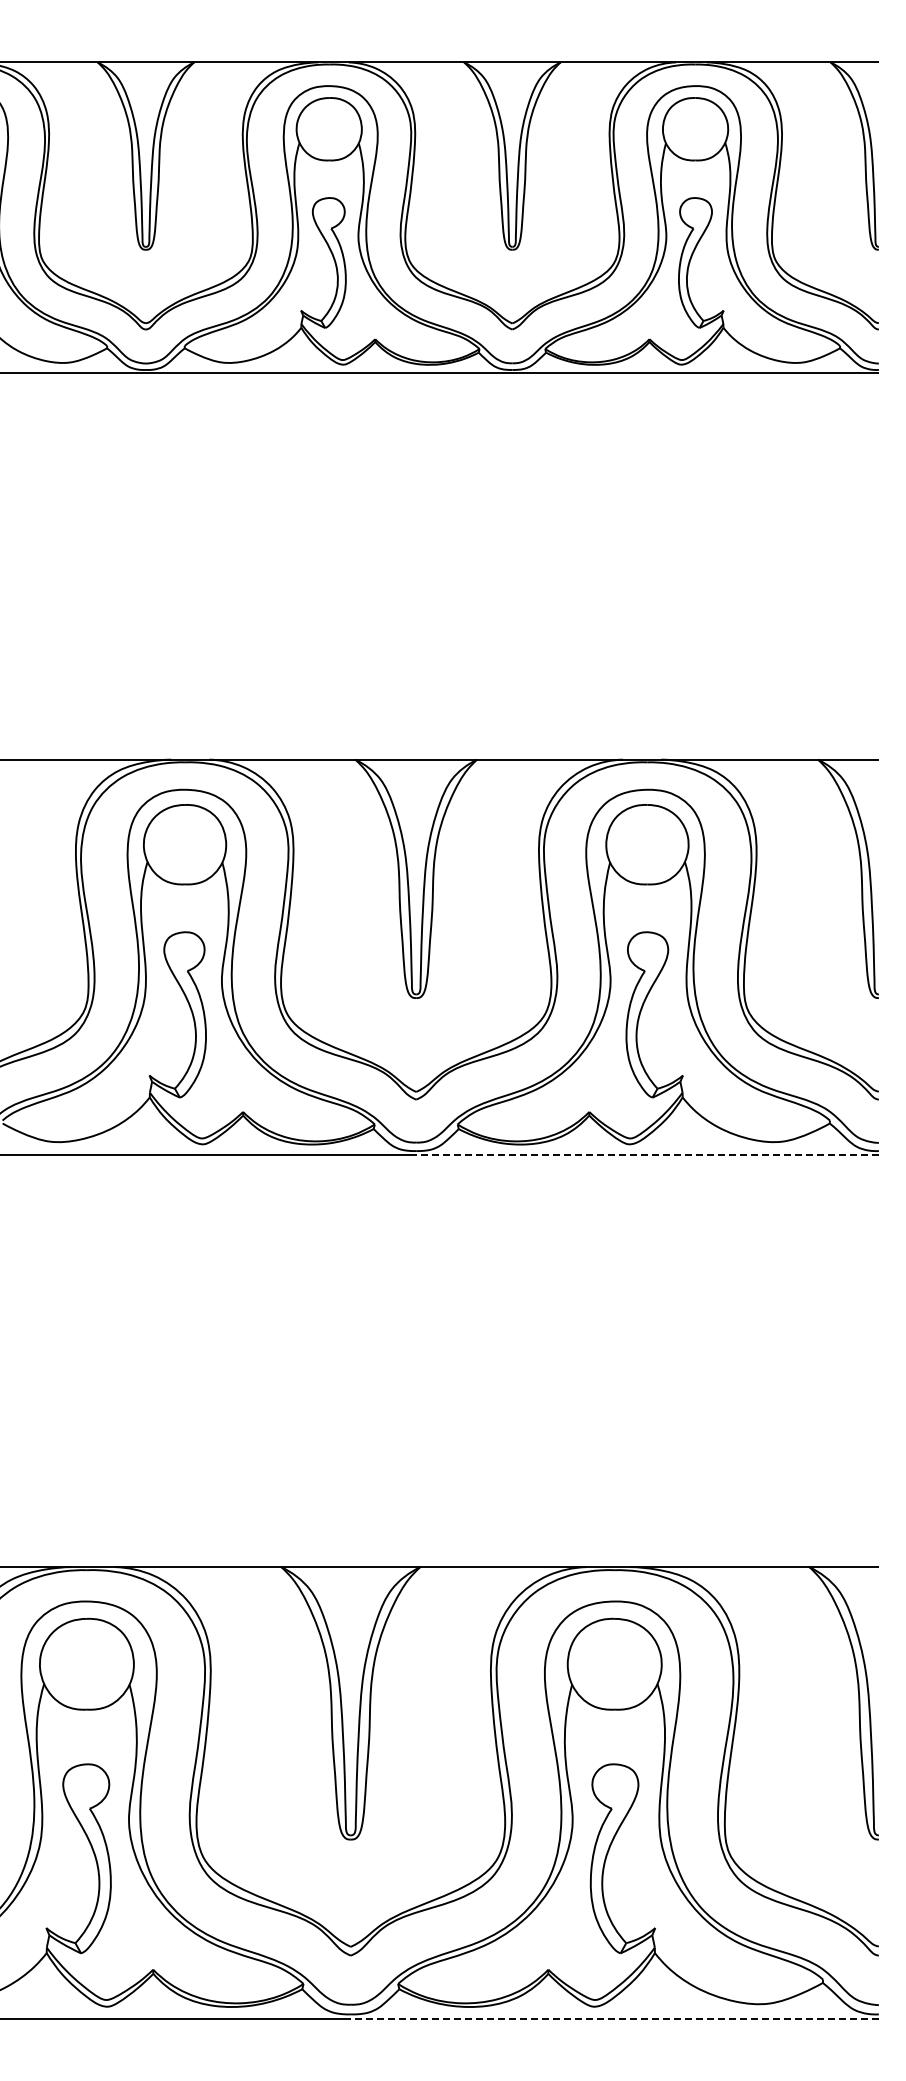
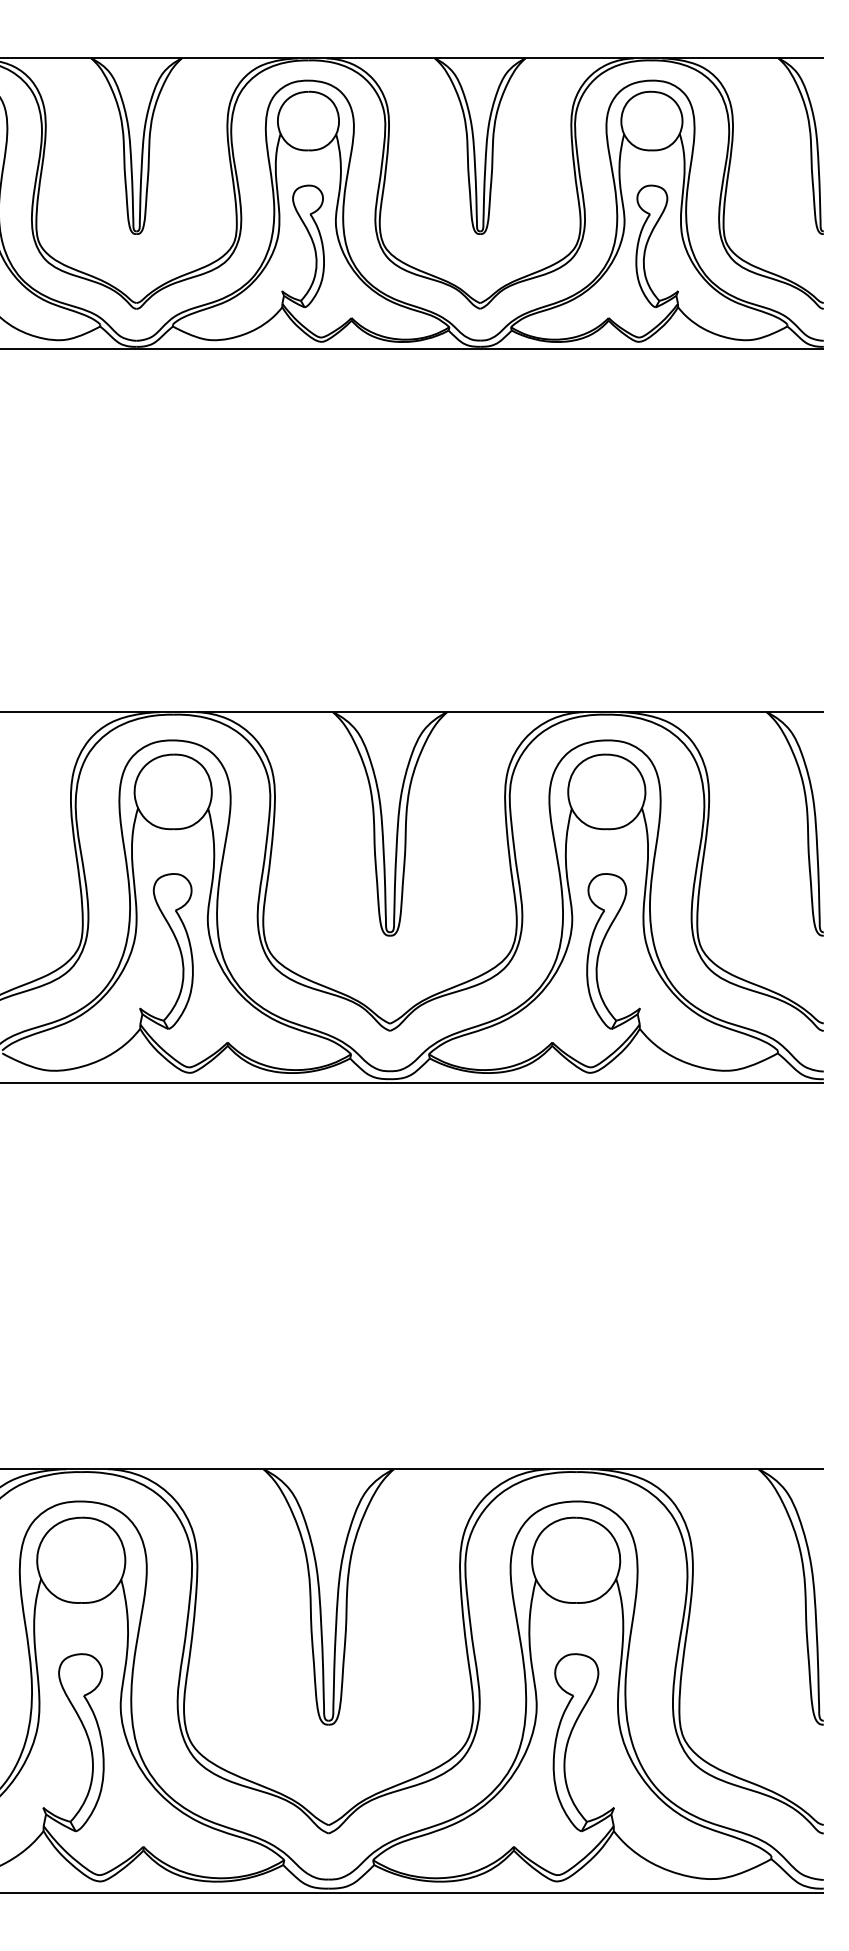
line: (647, 1154) -> (606, 1082), dashed -> solid
line: (614, 2018) -> (575, 1892), dashed -> solid

